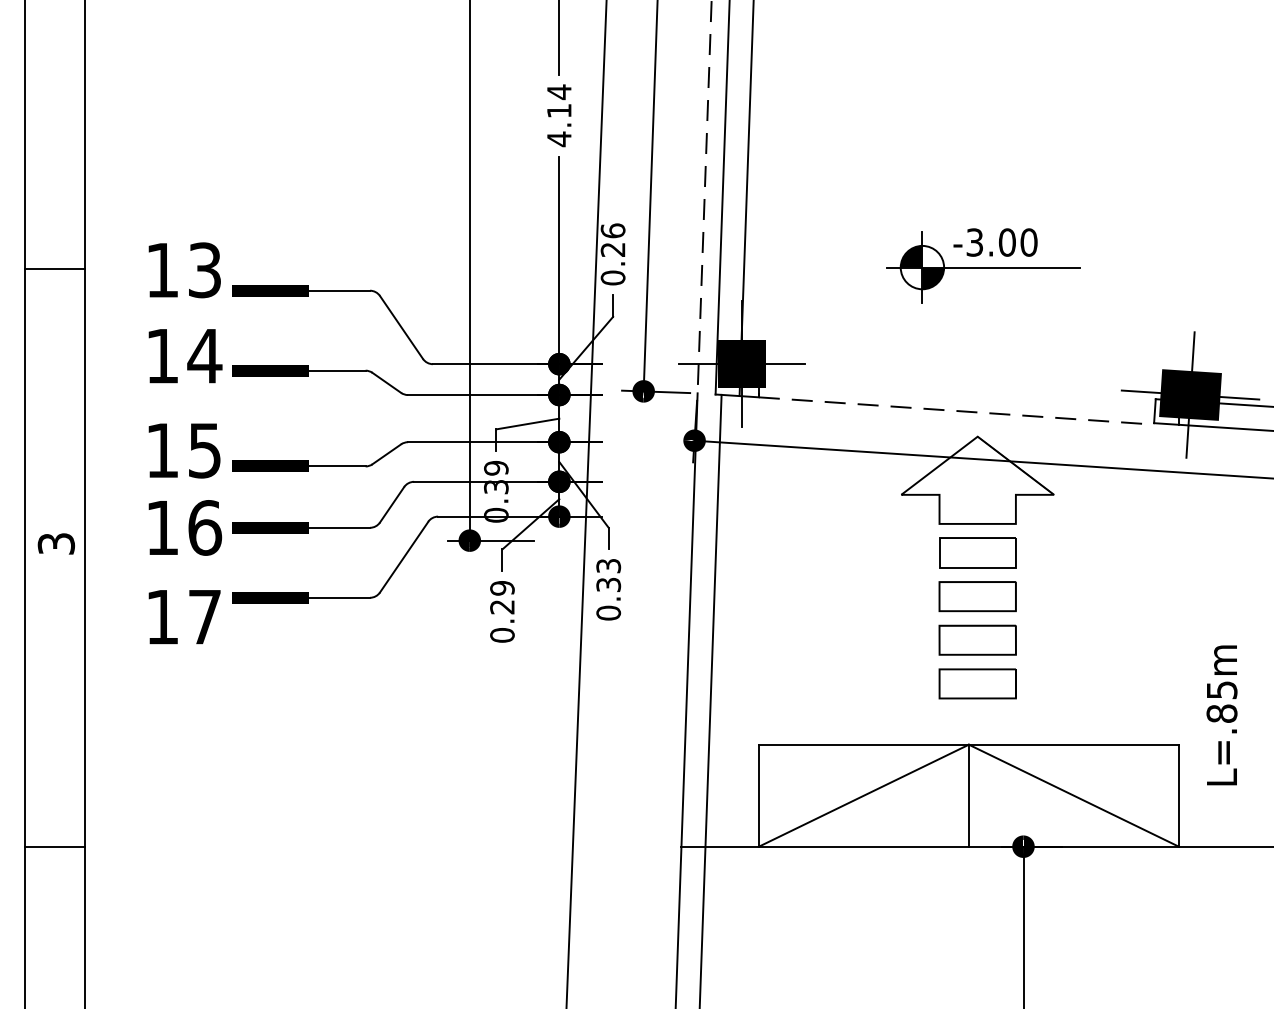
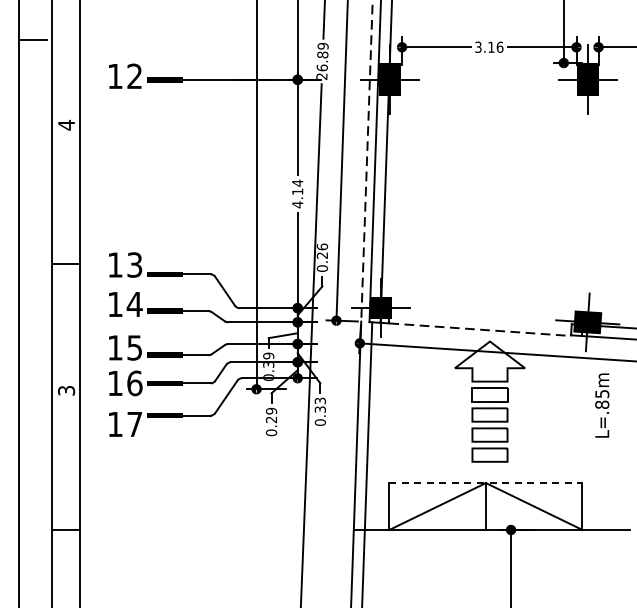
part: (983, 264) -> (492, 262), removed
text: (1222, 715) -> (602, 405), moved
line: (967, 745) -> (485, 483), solid -> dashed

